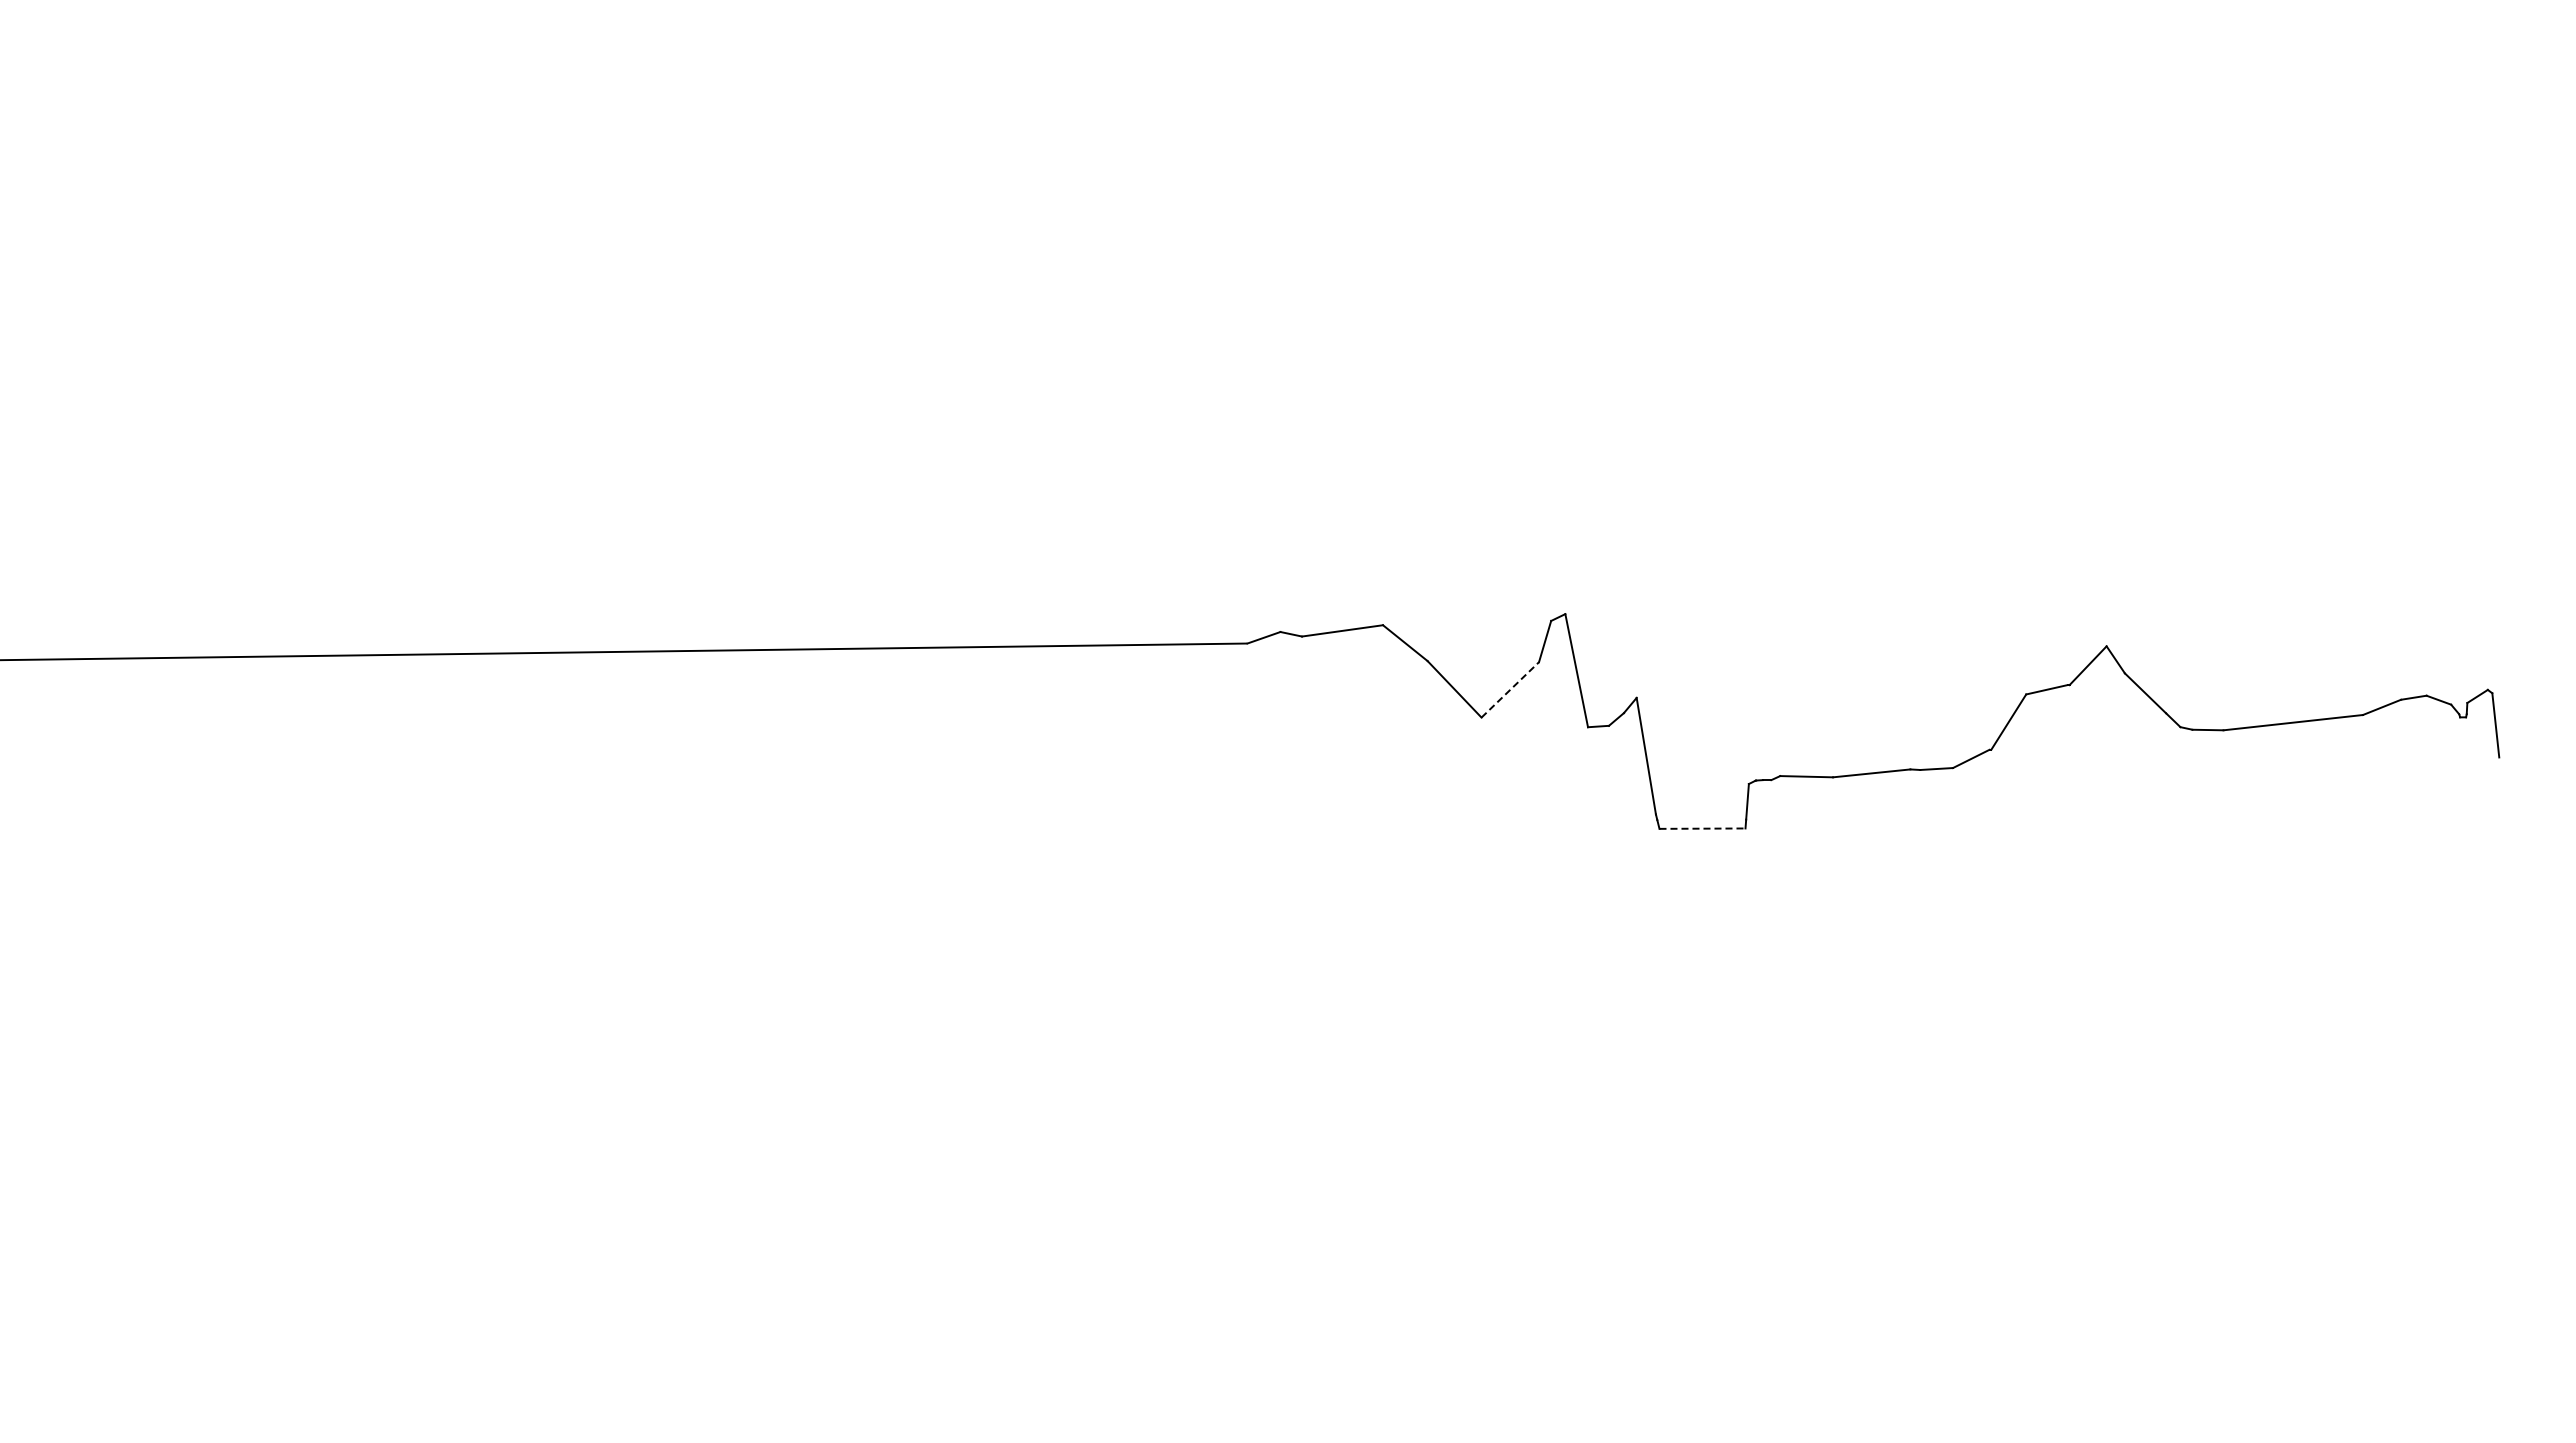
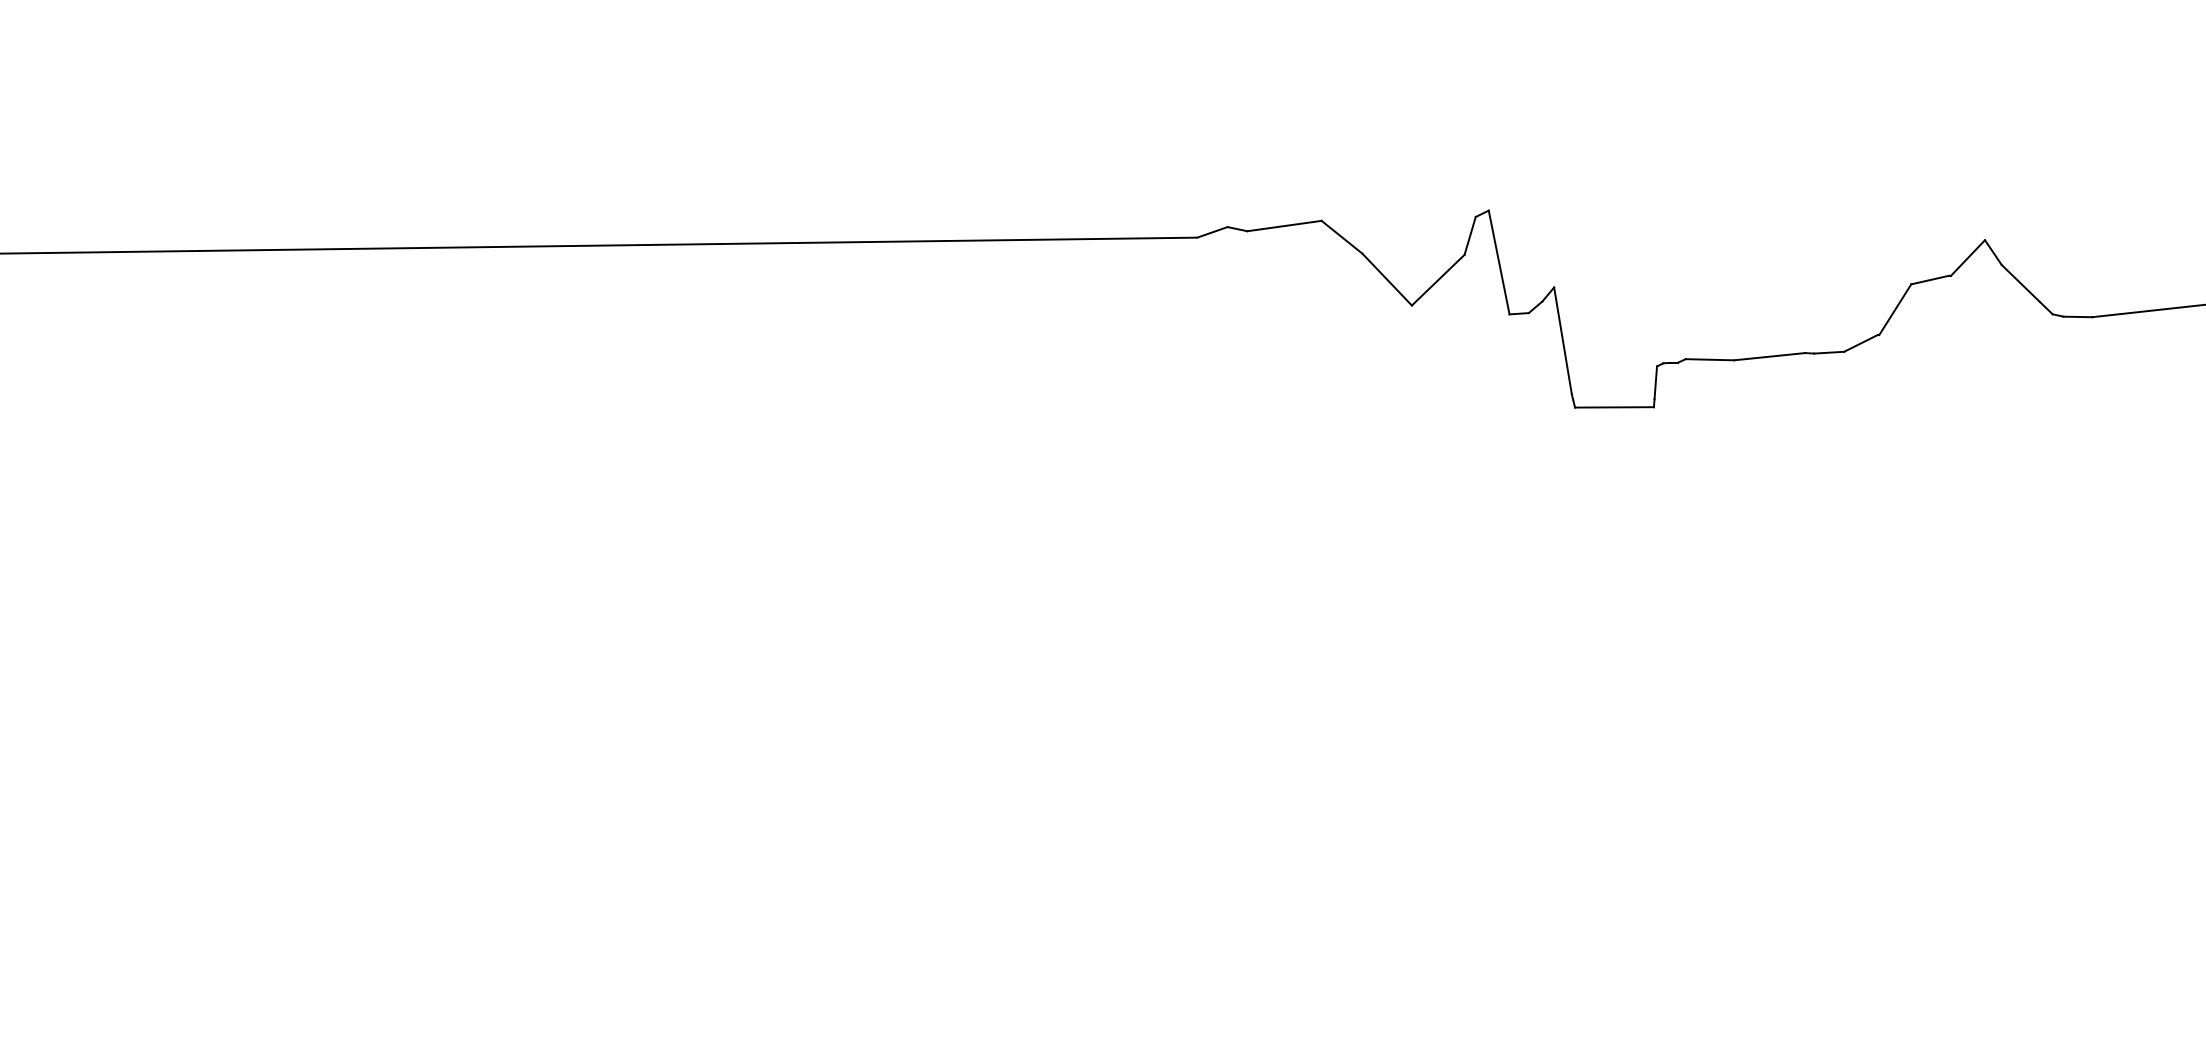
line: (1510, 689) -> (1438, 279), dashed -> solid
line: (1702, 828) -> (1614, 407), dashed -> solid

